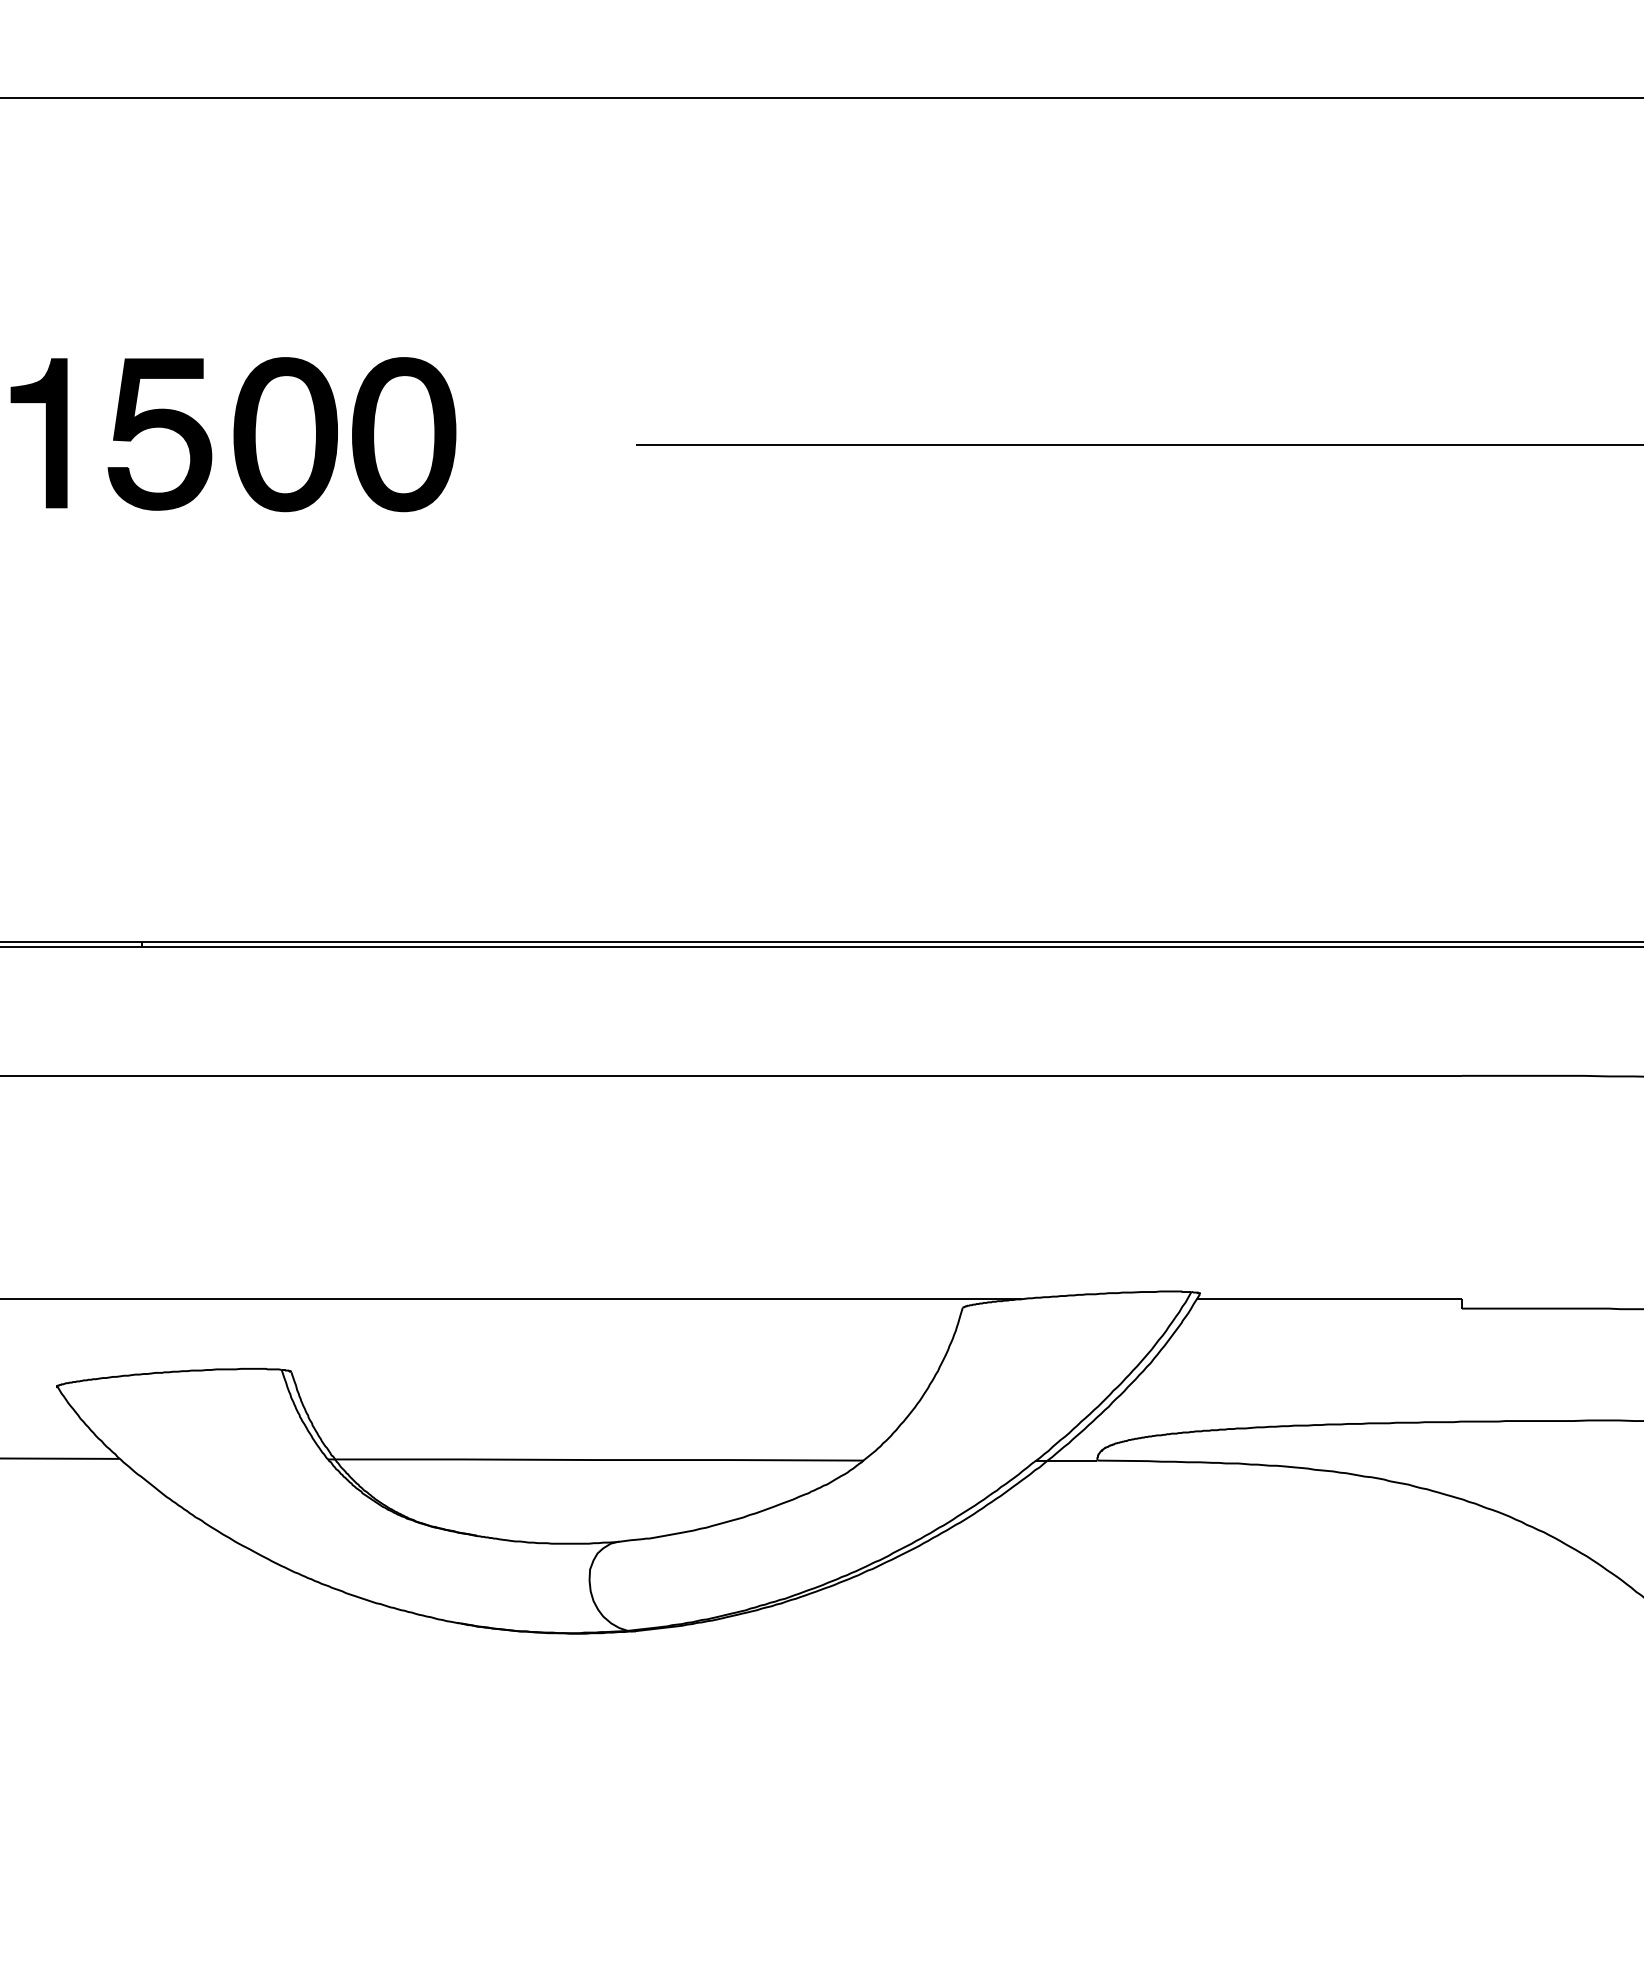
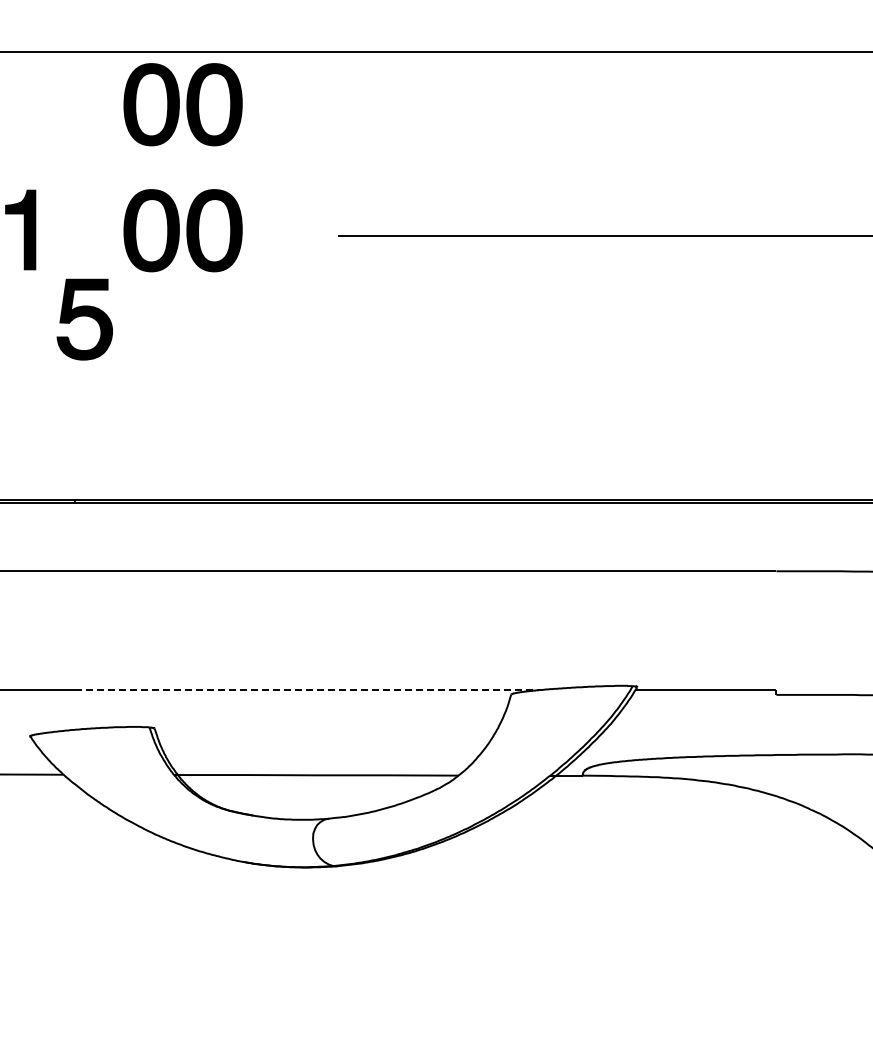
part: (343, 196) -> (182, 104), added
part: (159, 434) -> (84, 319), moved
line: (584, 1298) -> (310, 689), solid -> dashed

